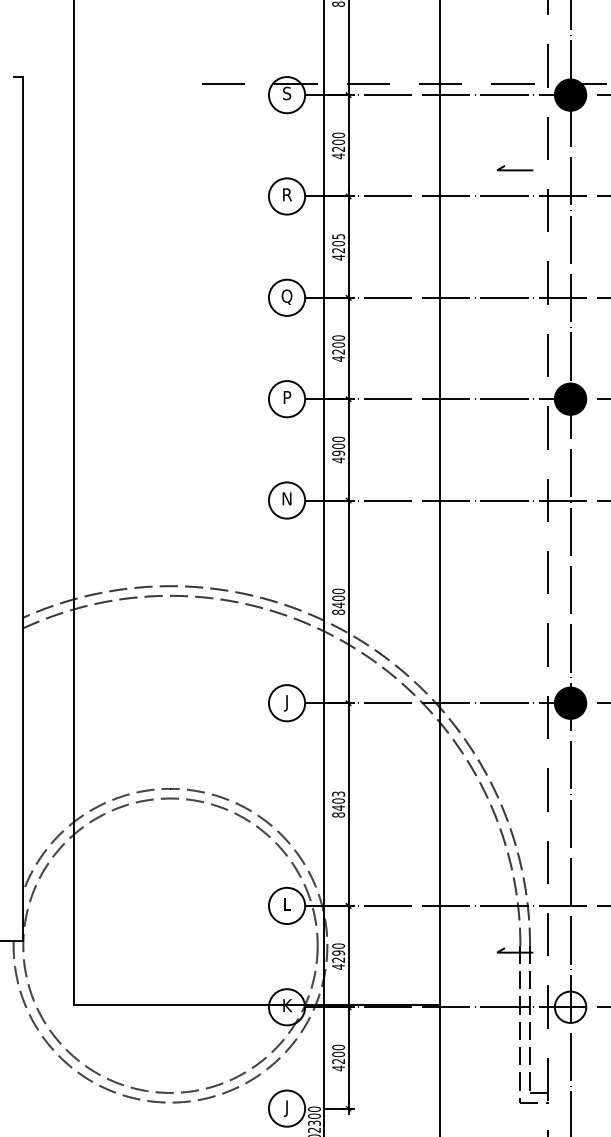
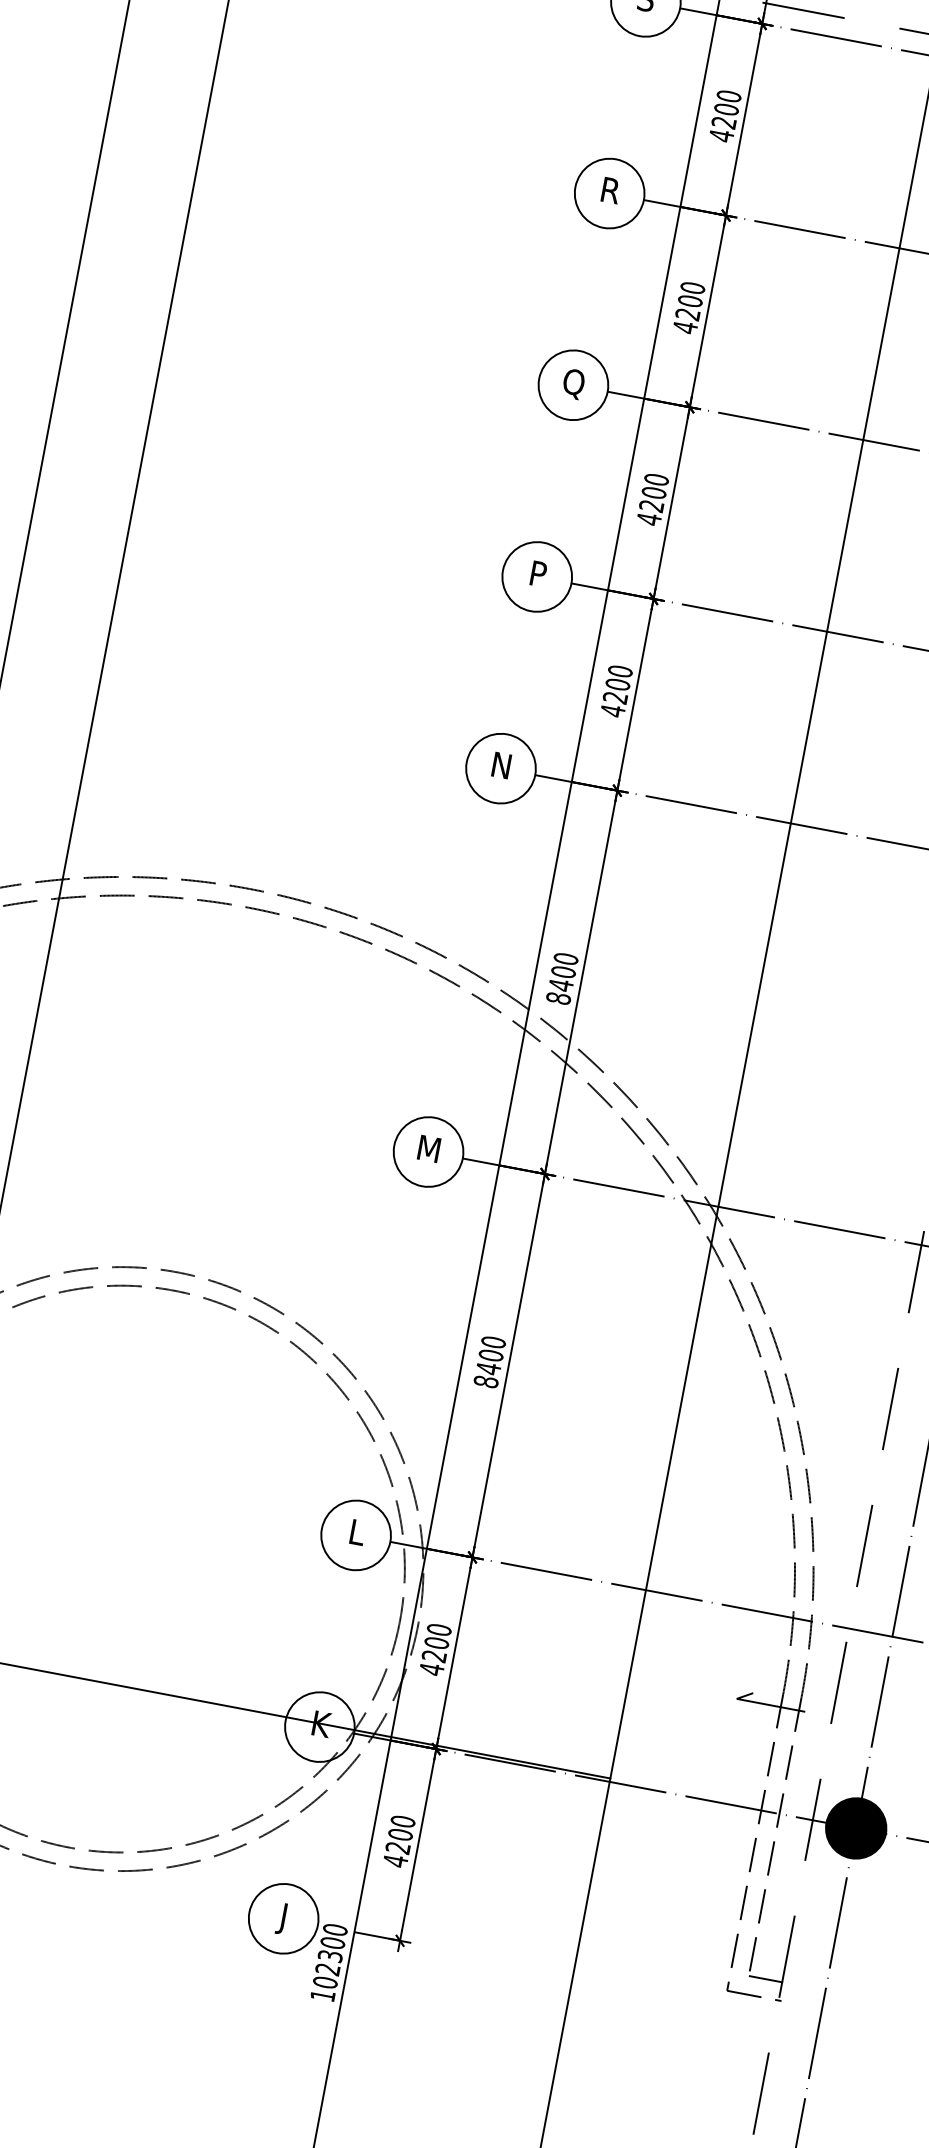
text: (338, 236) -> (692, 287), 4205 -> 4200
text: (338, 452) -> (615, 696), 4900 -> 4200
text: (286, 703) -> (427, 1152), J -> M
text: (338, 793) -> (493, 1341), 8403 -> 8400
text: (338, 952) -> (436, 1641), 4290 -> 4200
fill: (570, 1006) -> (856, 1826), added

